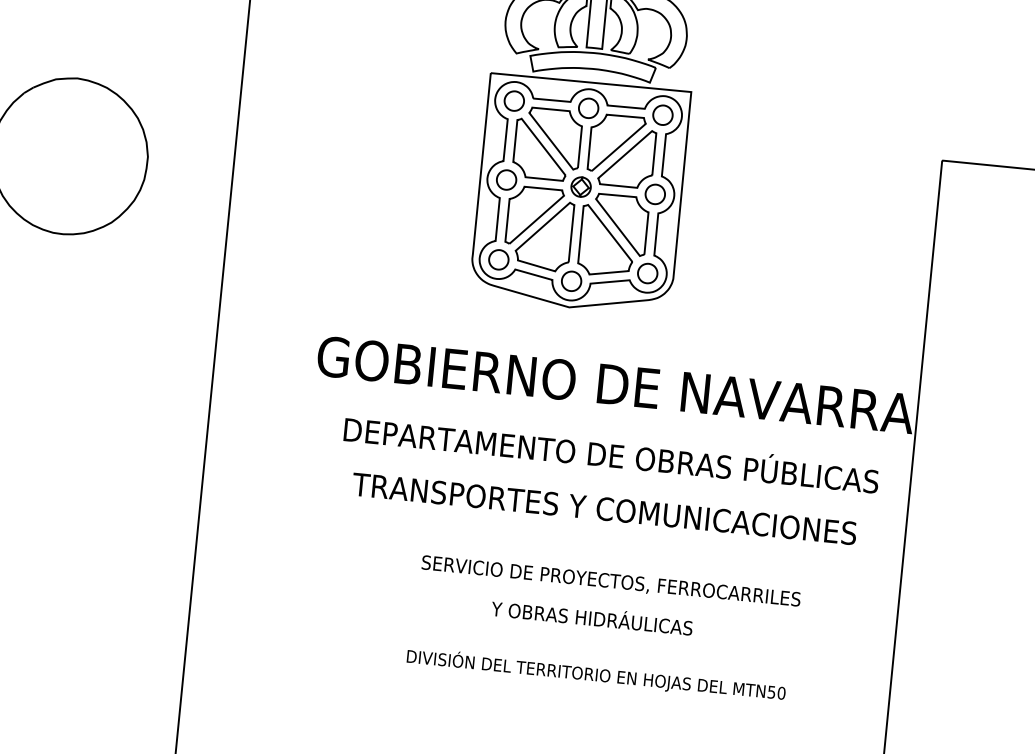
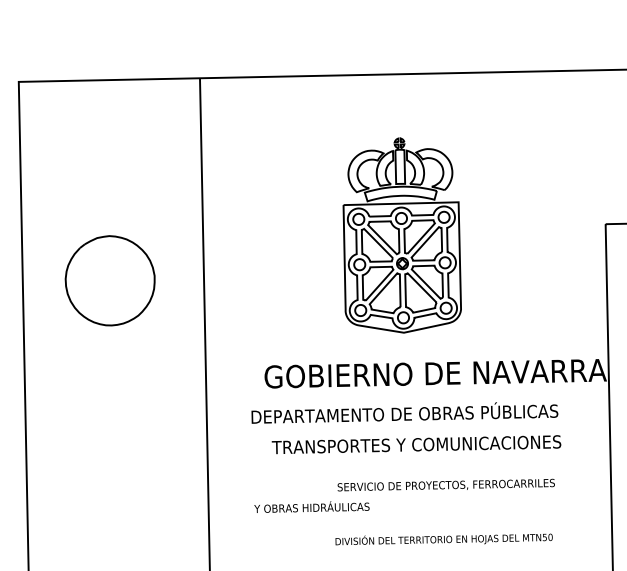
text: (611, 452) -> (404, 412), moved
text: (604, 508) -> (416, 444), moved
text: (591, 616) -> (311, 506), moved

